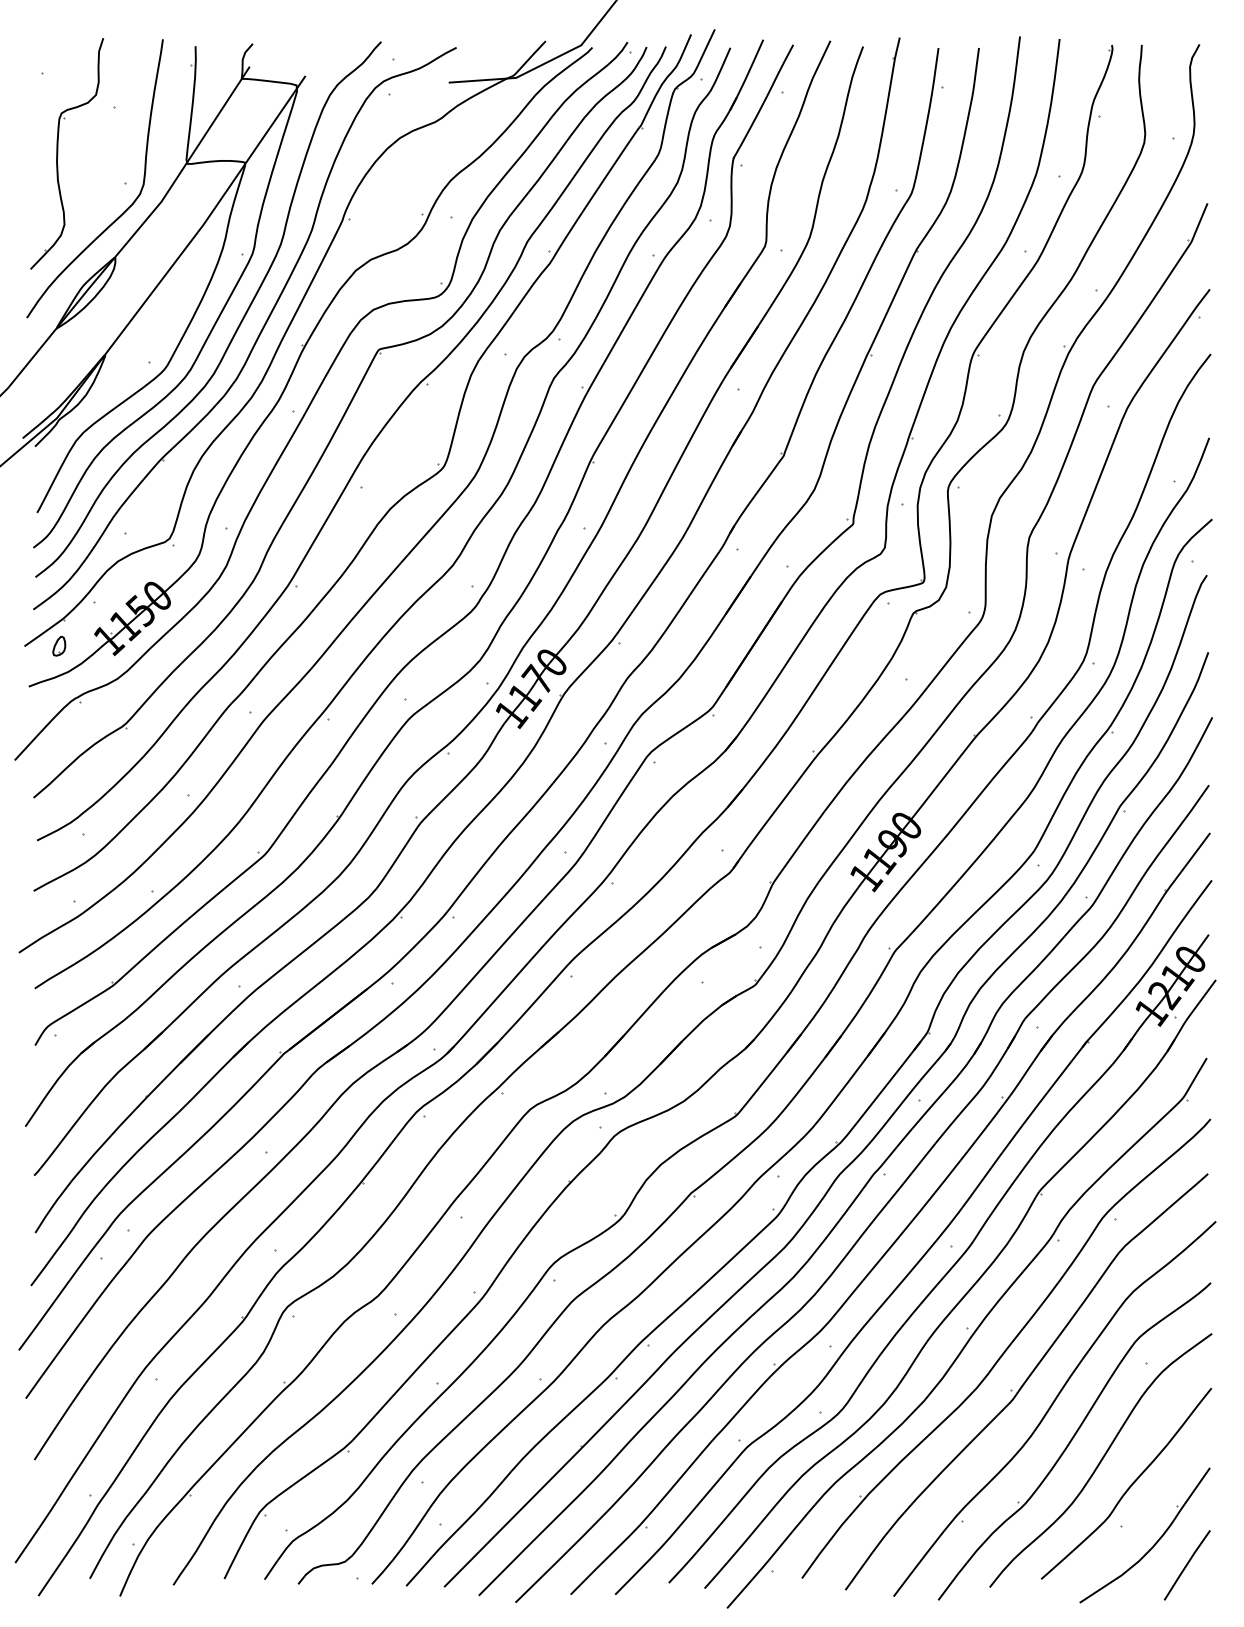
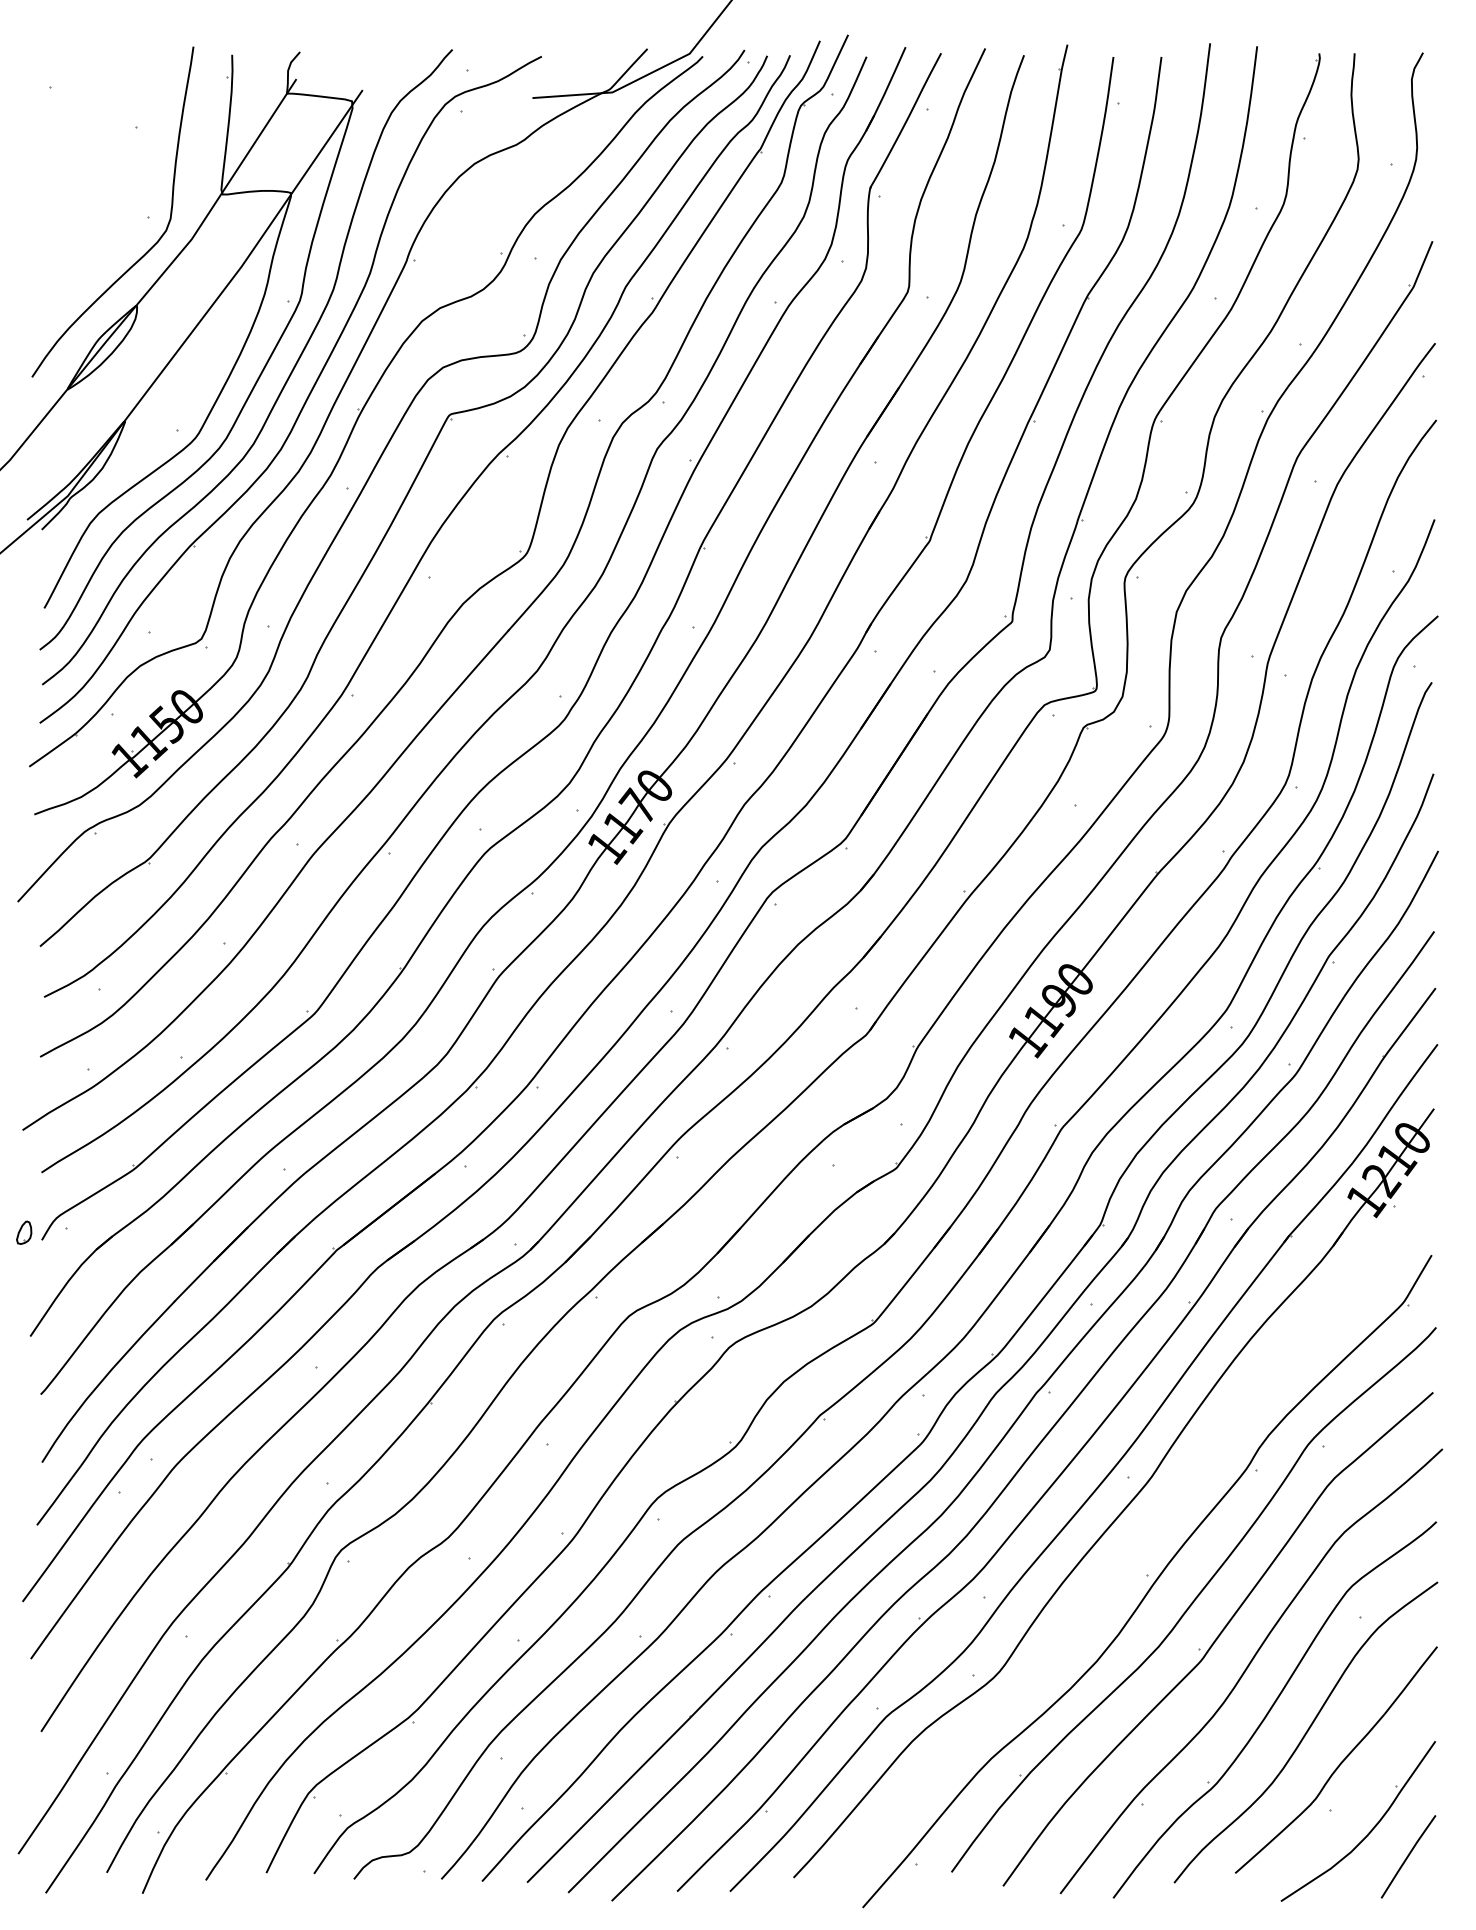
part: (58, 153) -> (69, 182), removed
part: (59, 645) -> (24, 1231), moved
part: (969, 1288) -> (1150, 1528), removed

